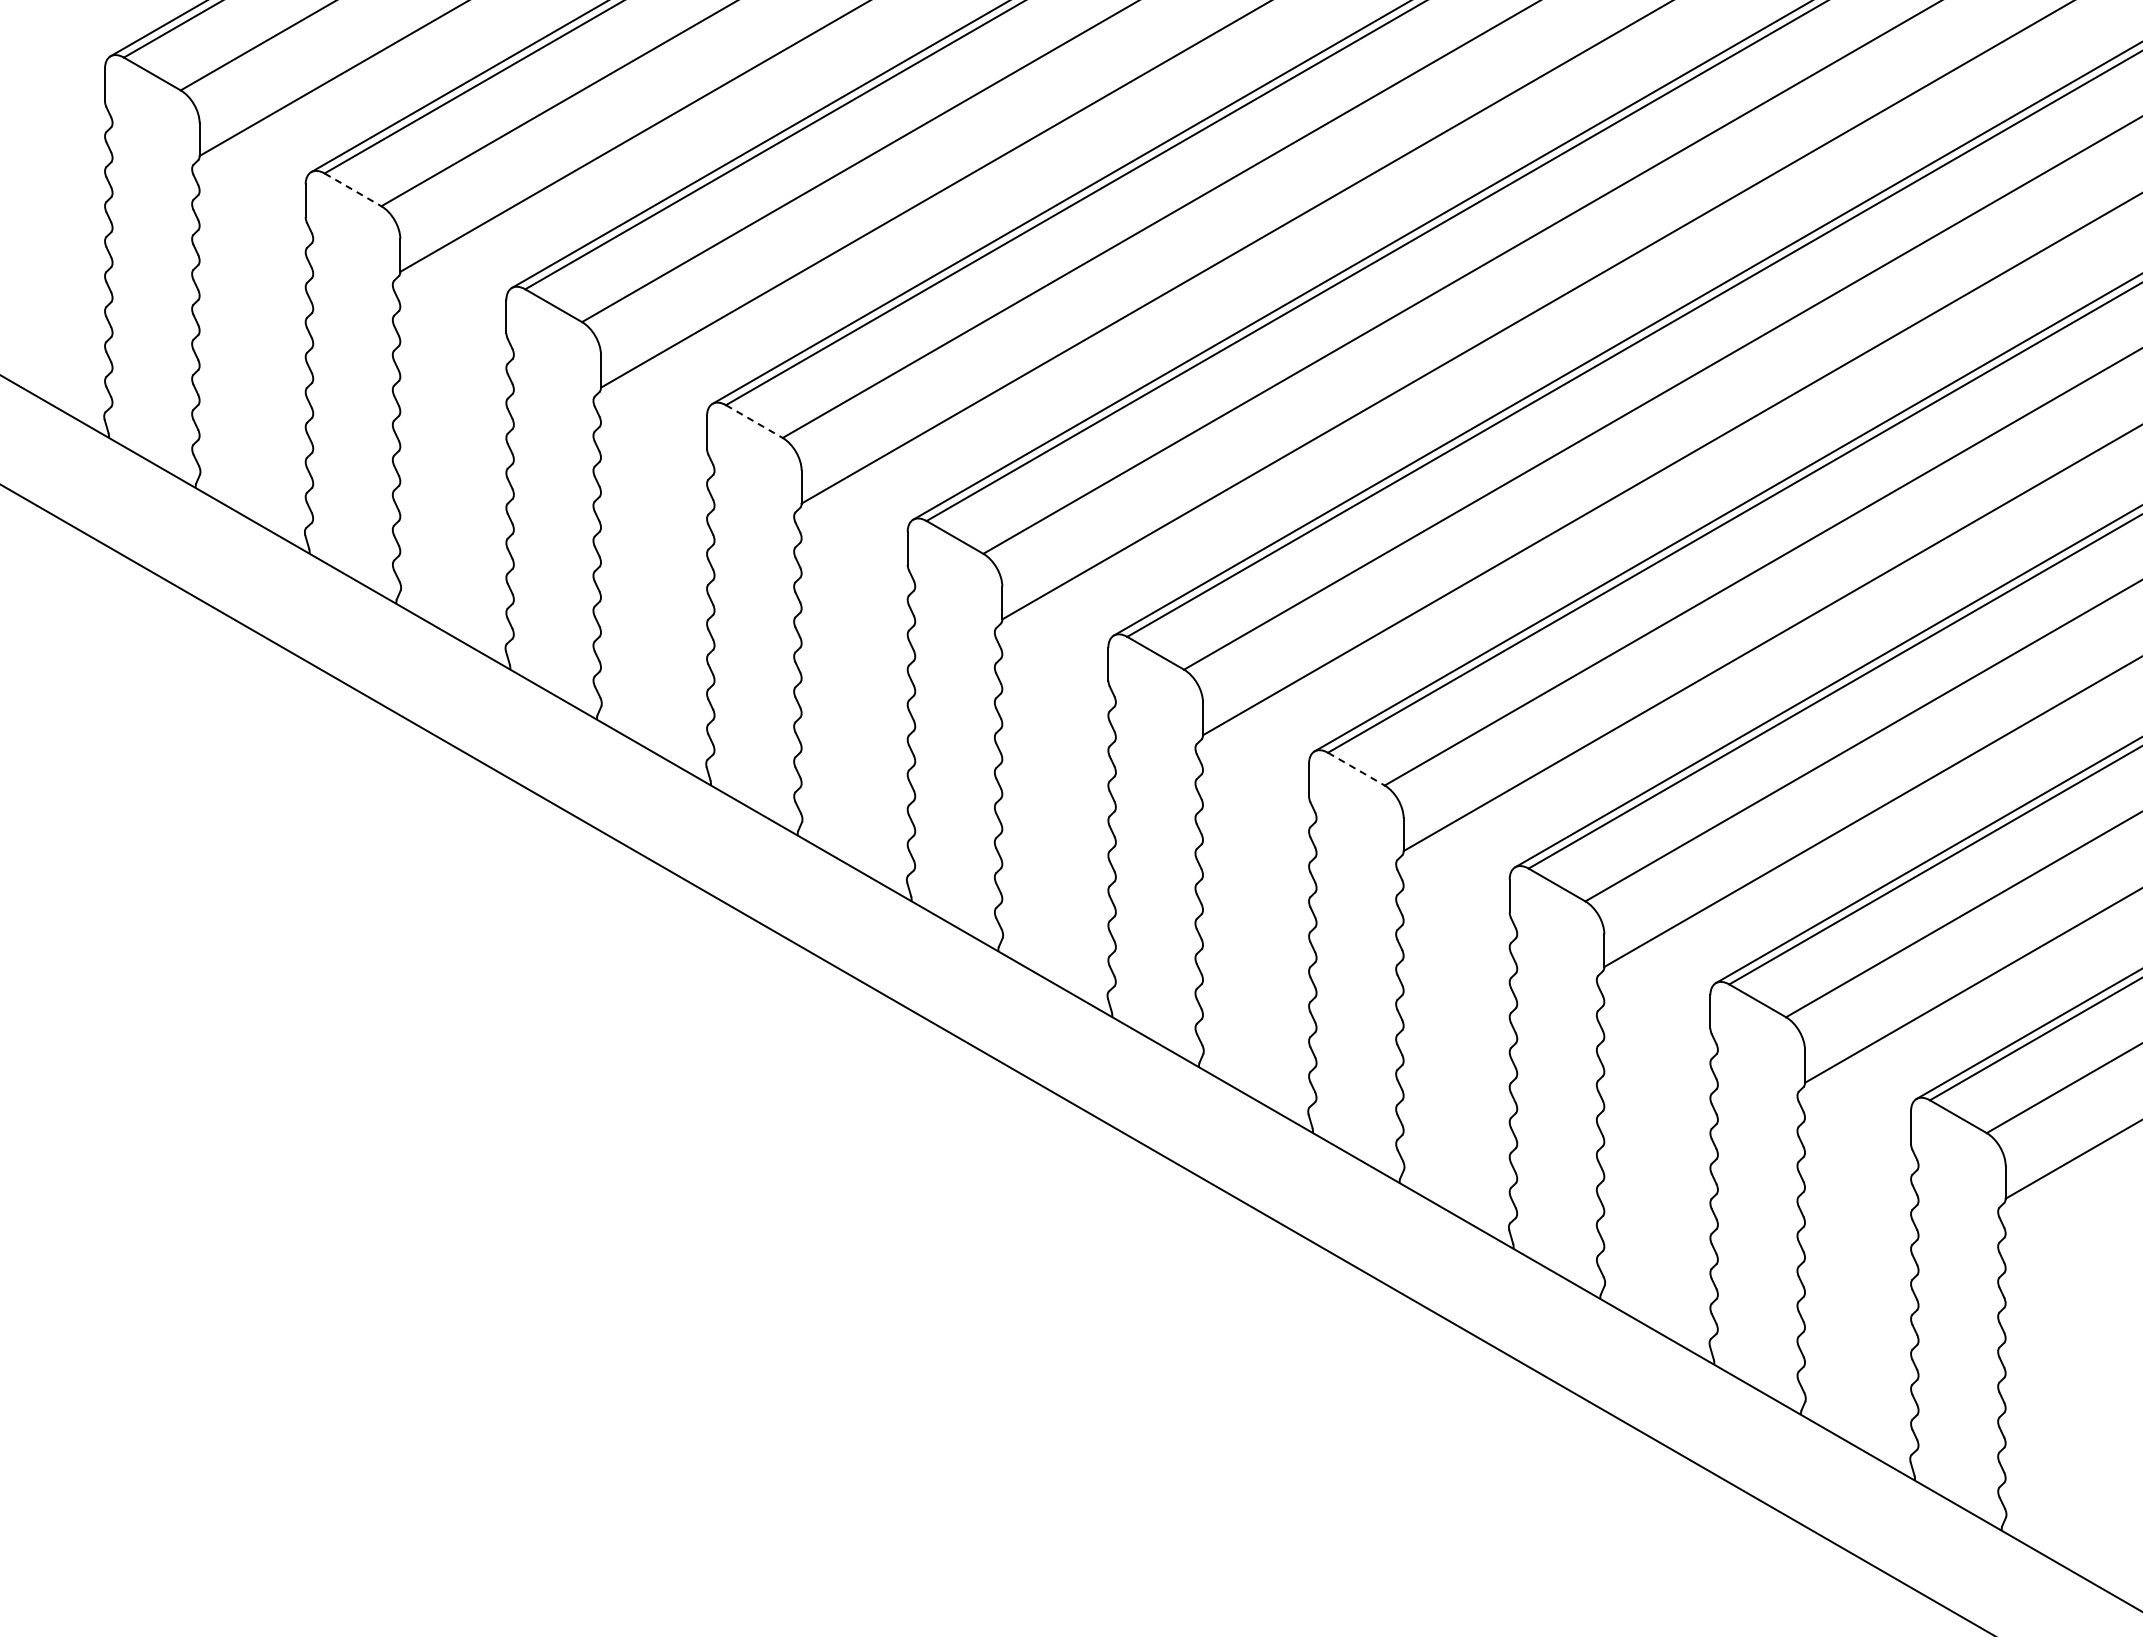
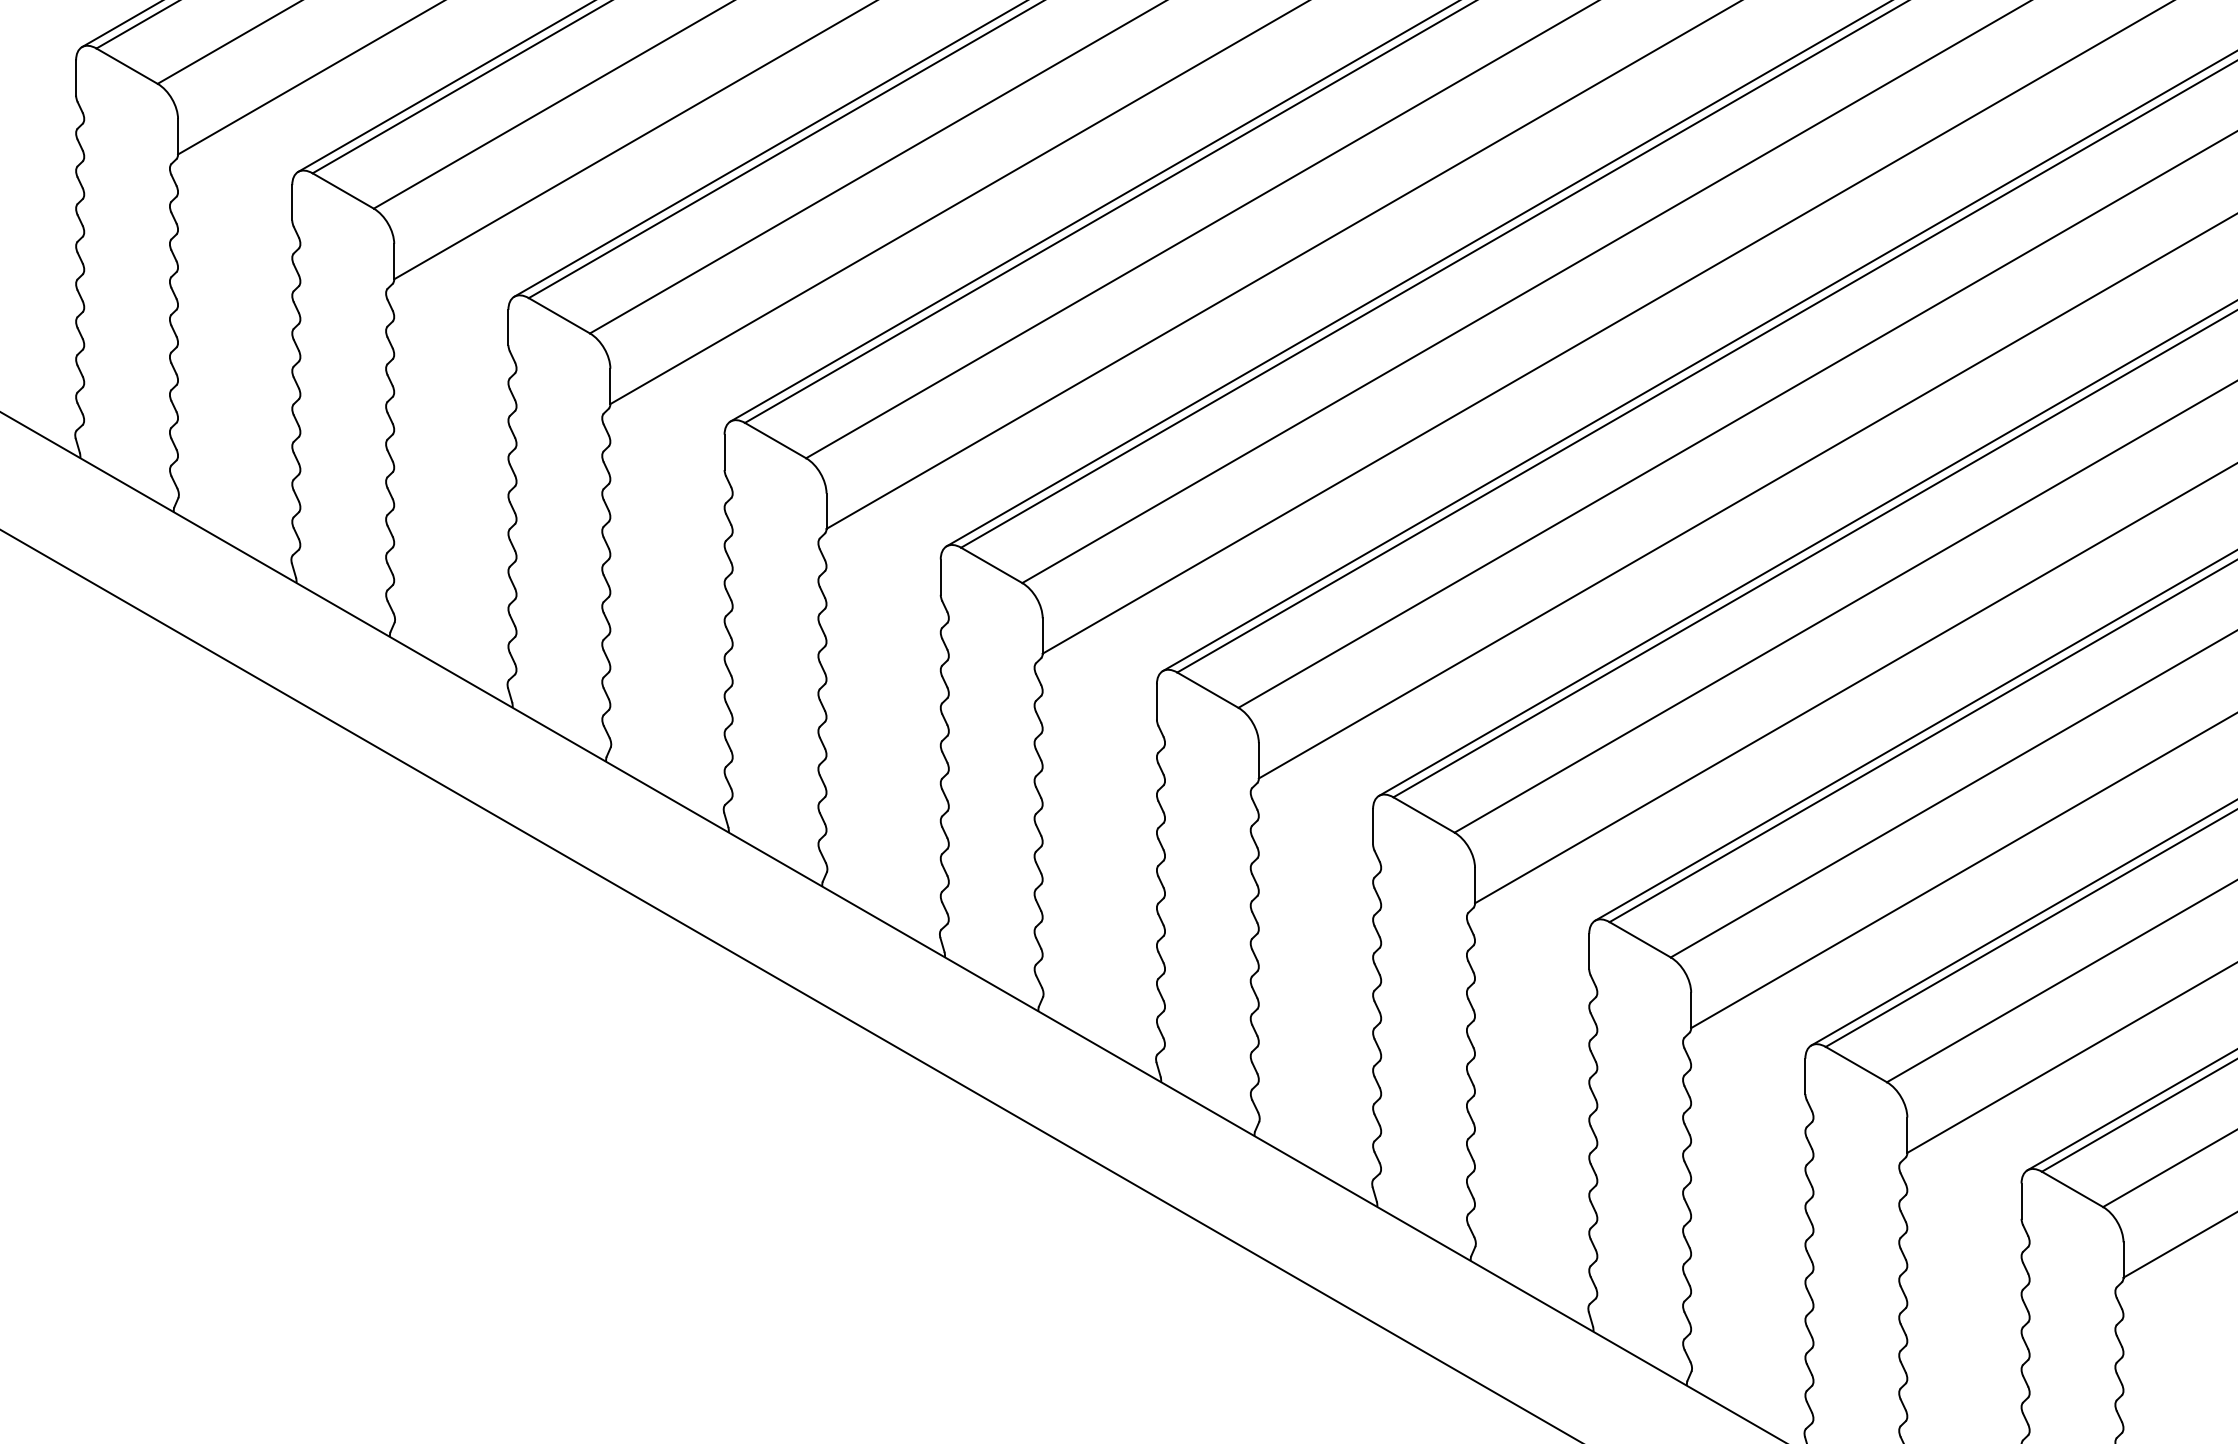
line: (353, 189) -> (343, 190), dashed -> solid
line: (754, 421) -> (775, 440), dashed -> solid
line: (1356, 769) -> (1424, 815), dashed -> solid

